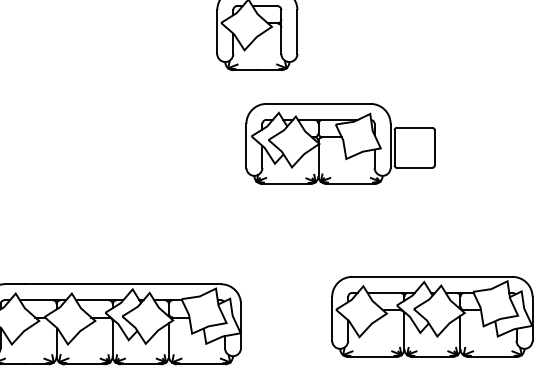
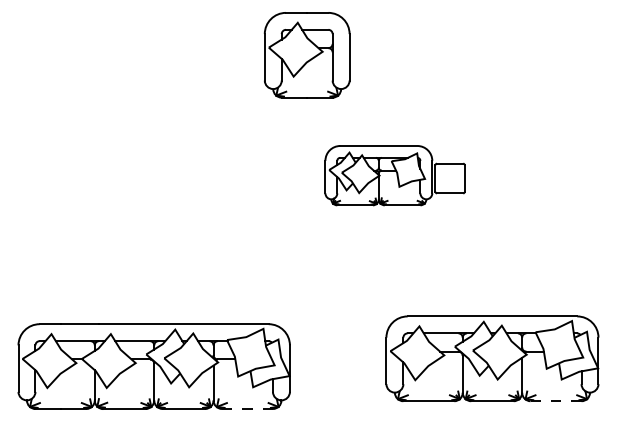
part: (339, 143) -> (394, 175), size x0.7
line: (492, 357) -> (556, 401), solid -> dashed
line: (201, 363) -> (248, 408), solid -> dashed

